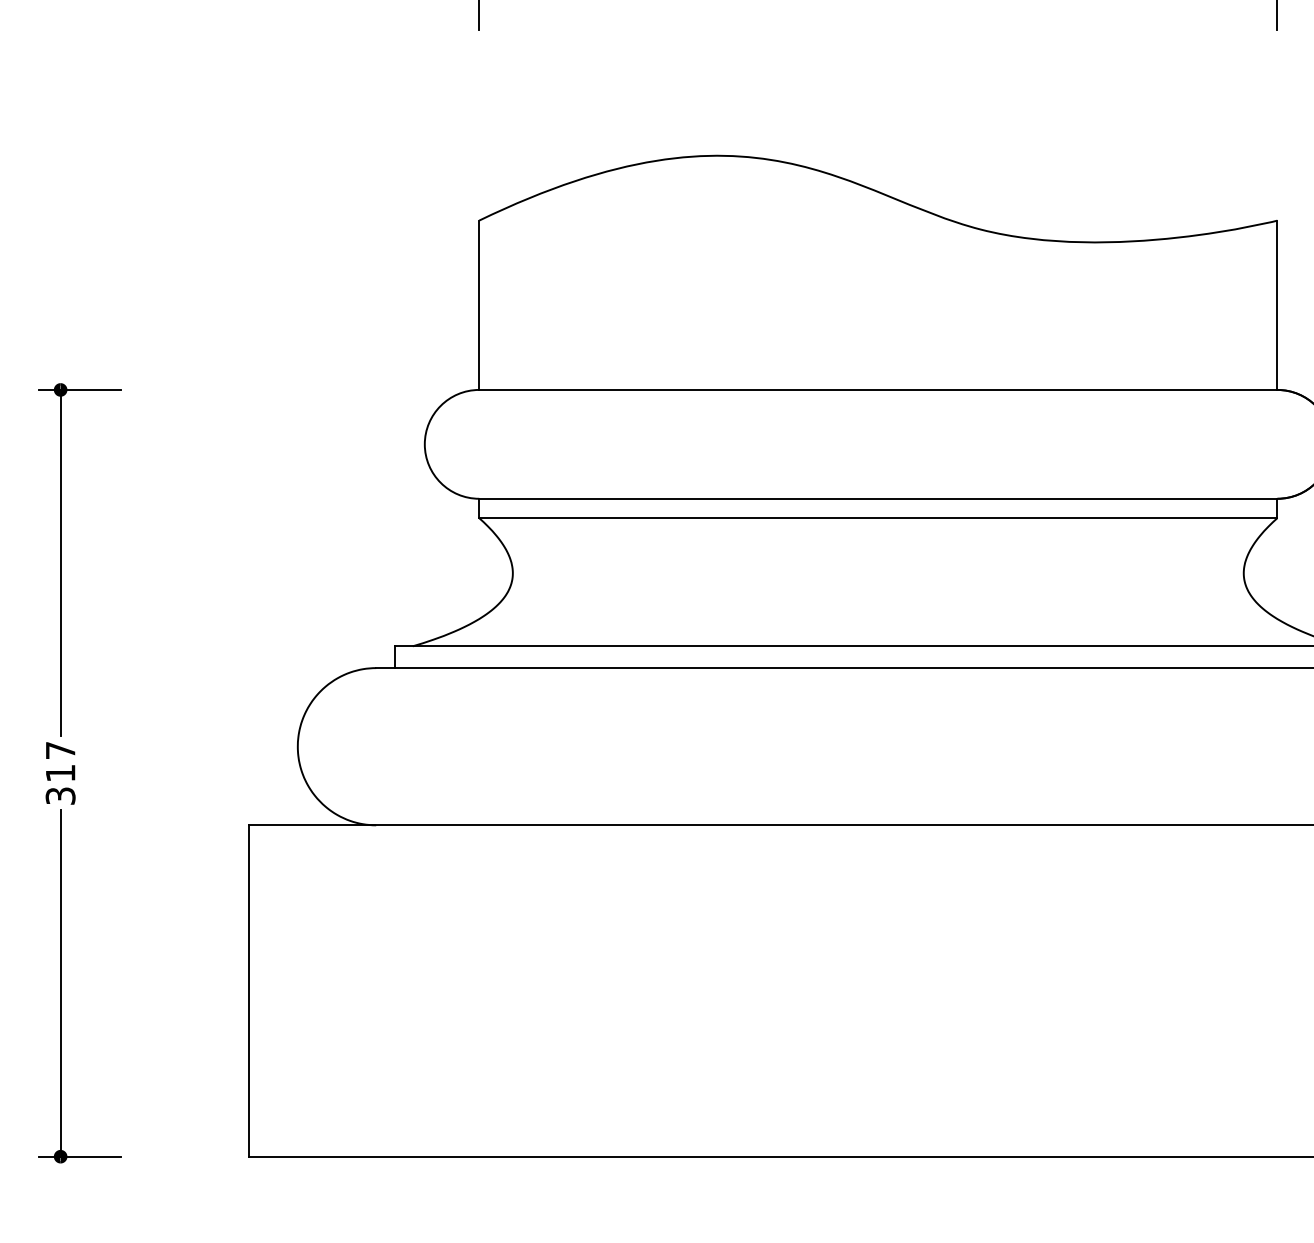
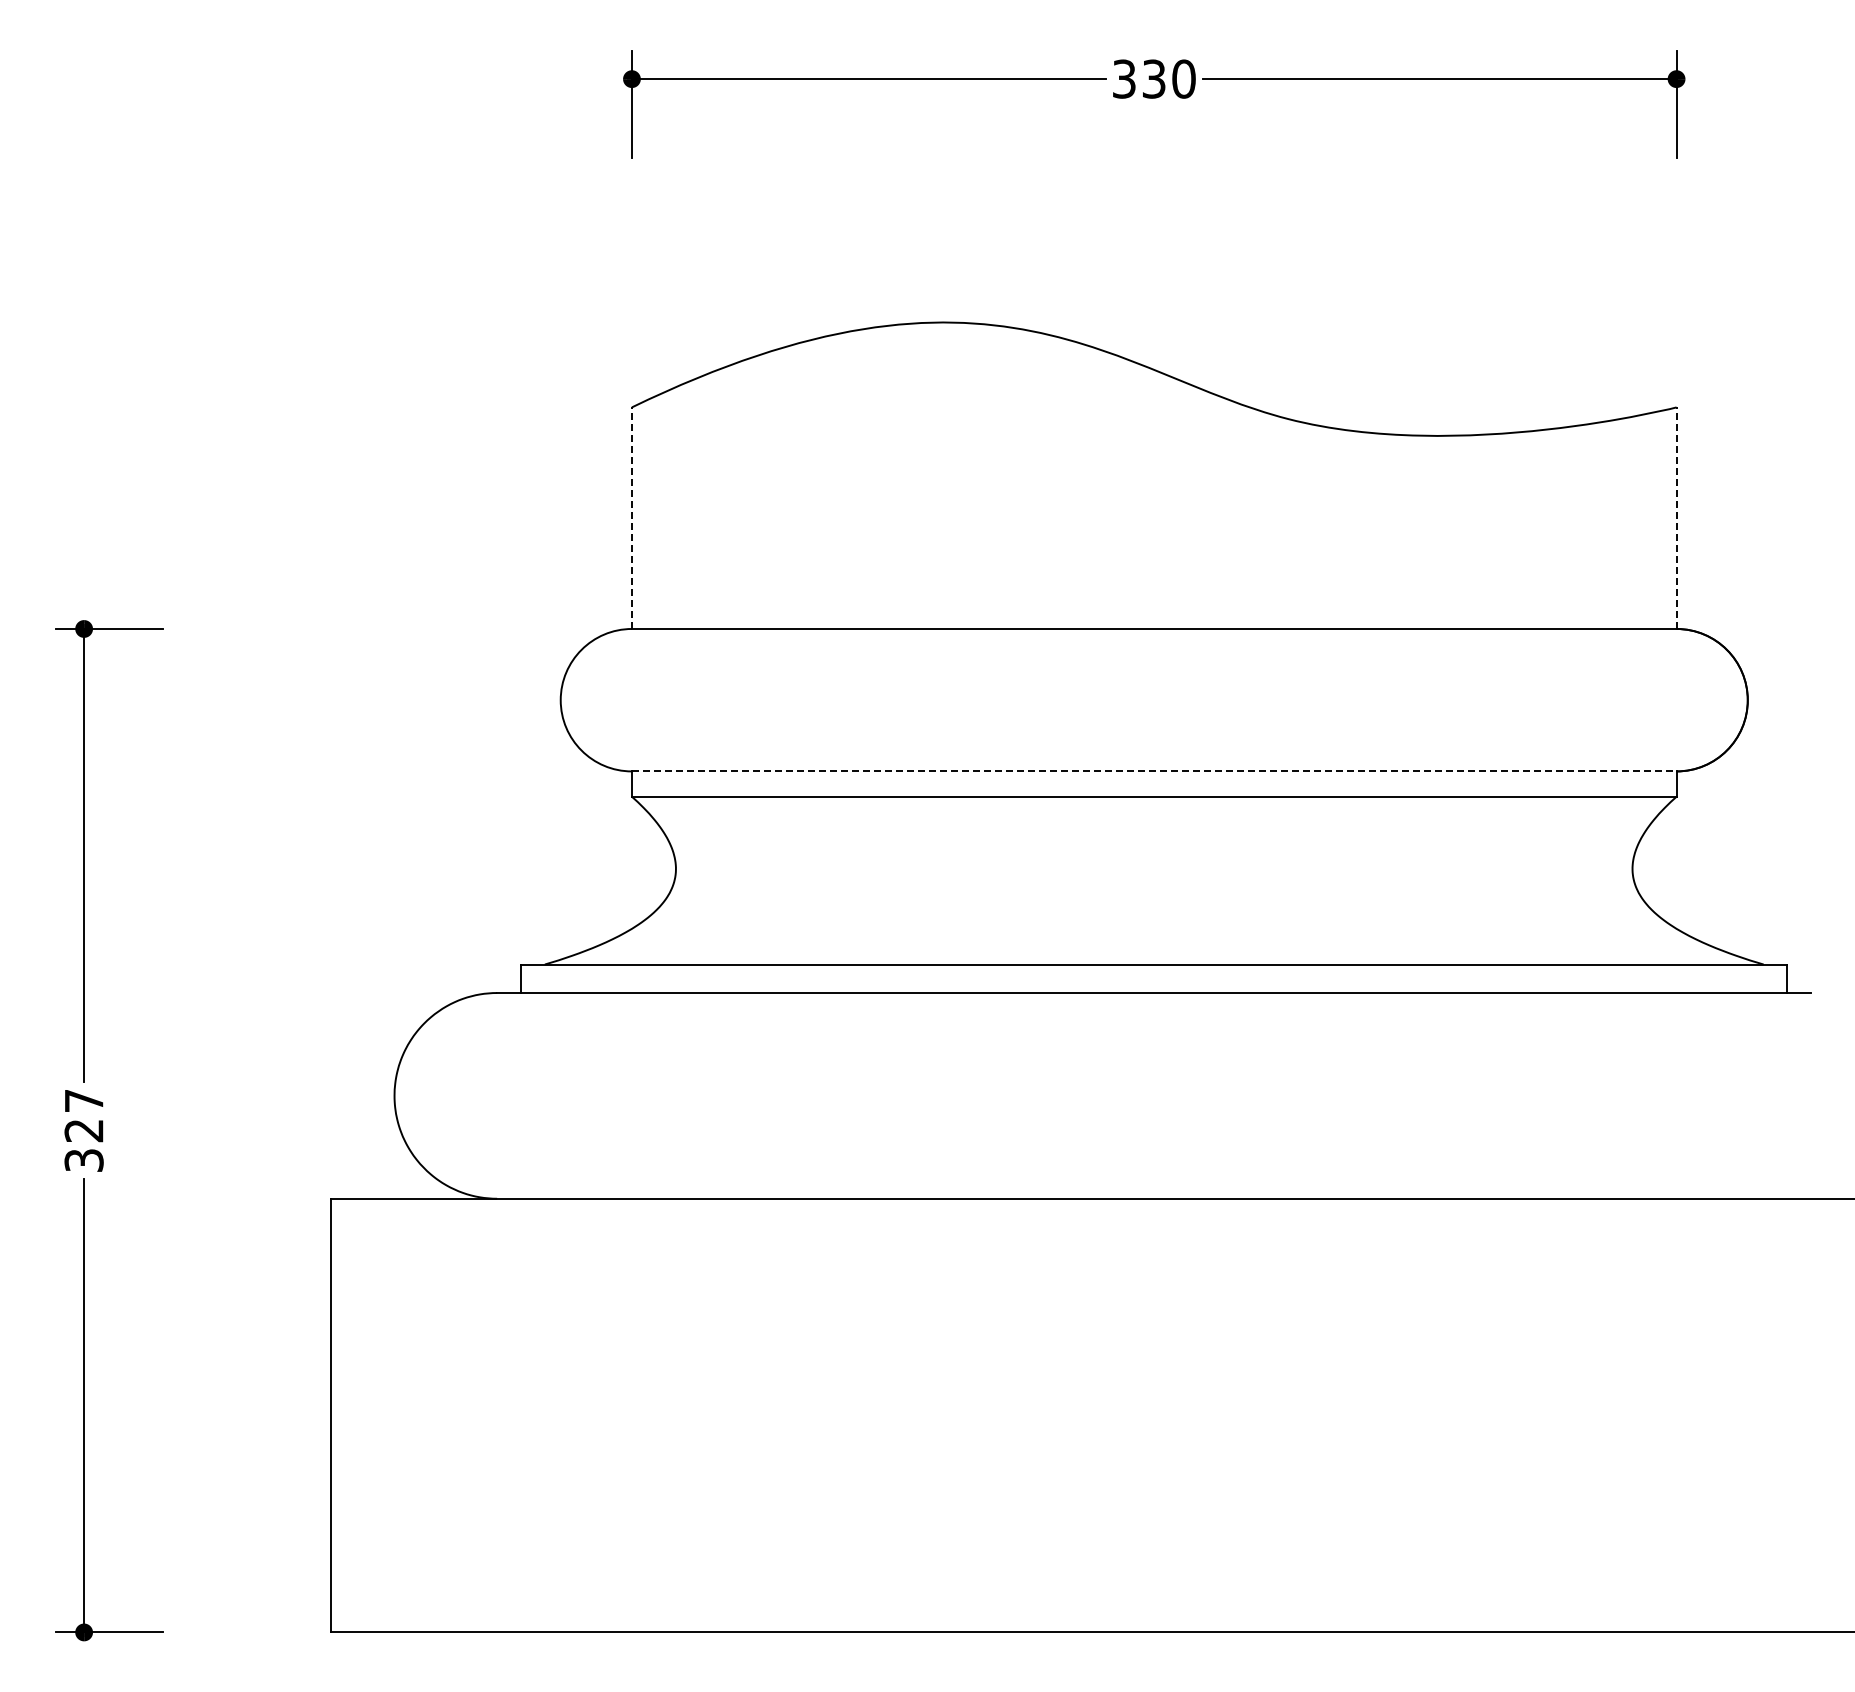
line: (478, 305) -> (631, 518), solid -> dashed
line: (1277, 305) -> (1676, 518), solid -> dashed
line: (878, 498) -> (1154, 771), solid -> dashed
text: (60, 773) -> (83, 1131), 317 -> 327

